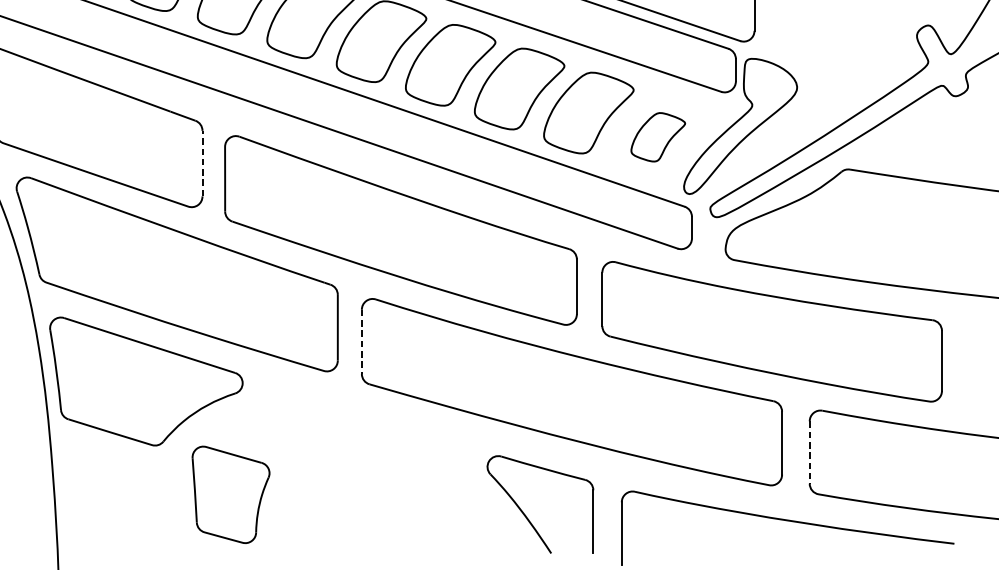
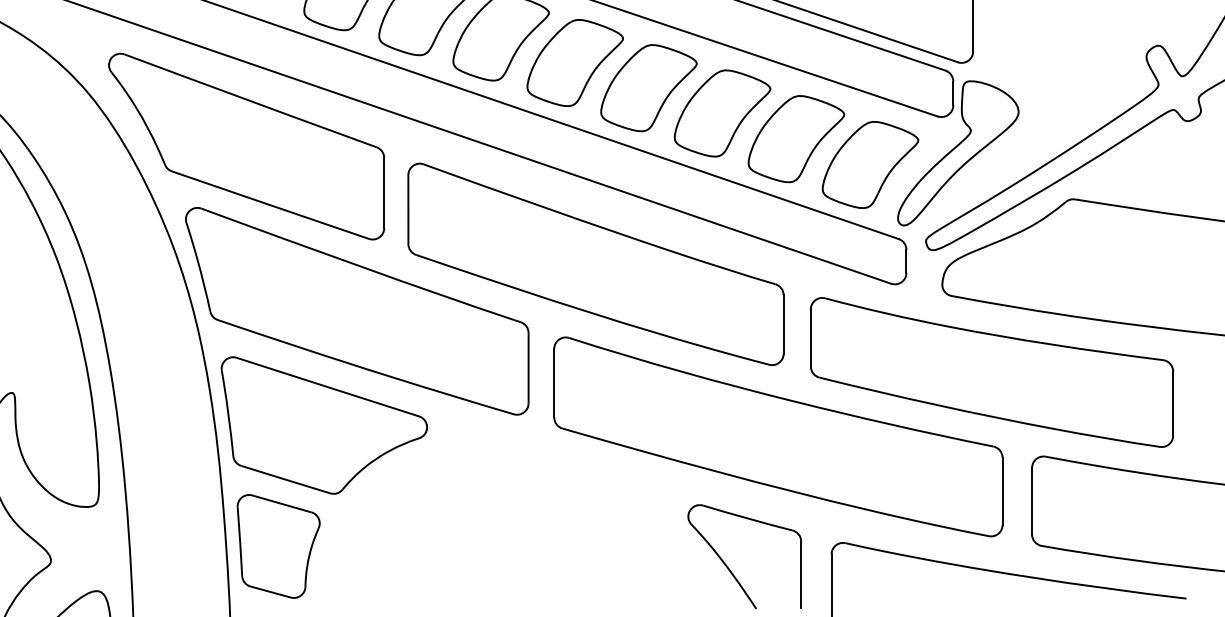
part: (658, 136) -> (870, 164), size x1.67
line: (202, 164) -> (384, 193), dashed -> solid
line: (362, 342) -> (554, 383), dashed -> solid
line: (810, 452) -> (1032, 501), dashed -> solid
part: (230, 494) -> (278, 546), moved

